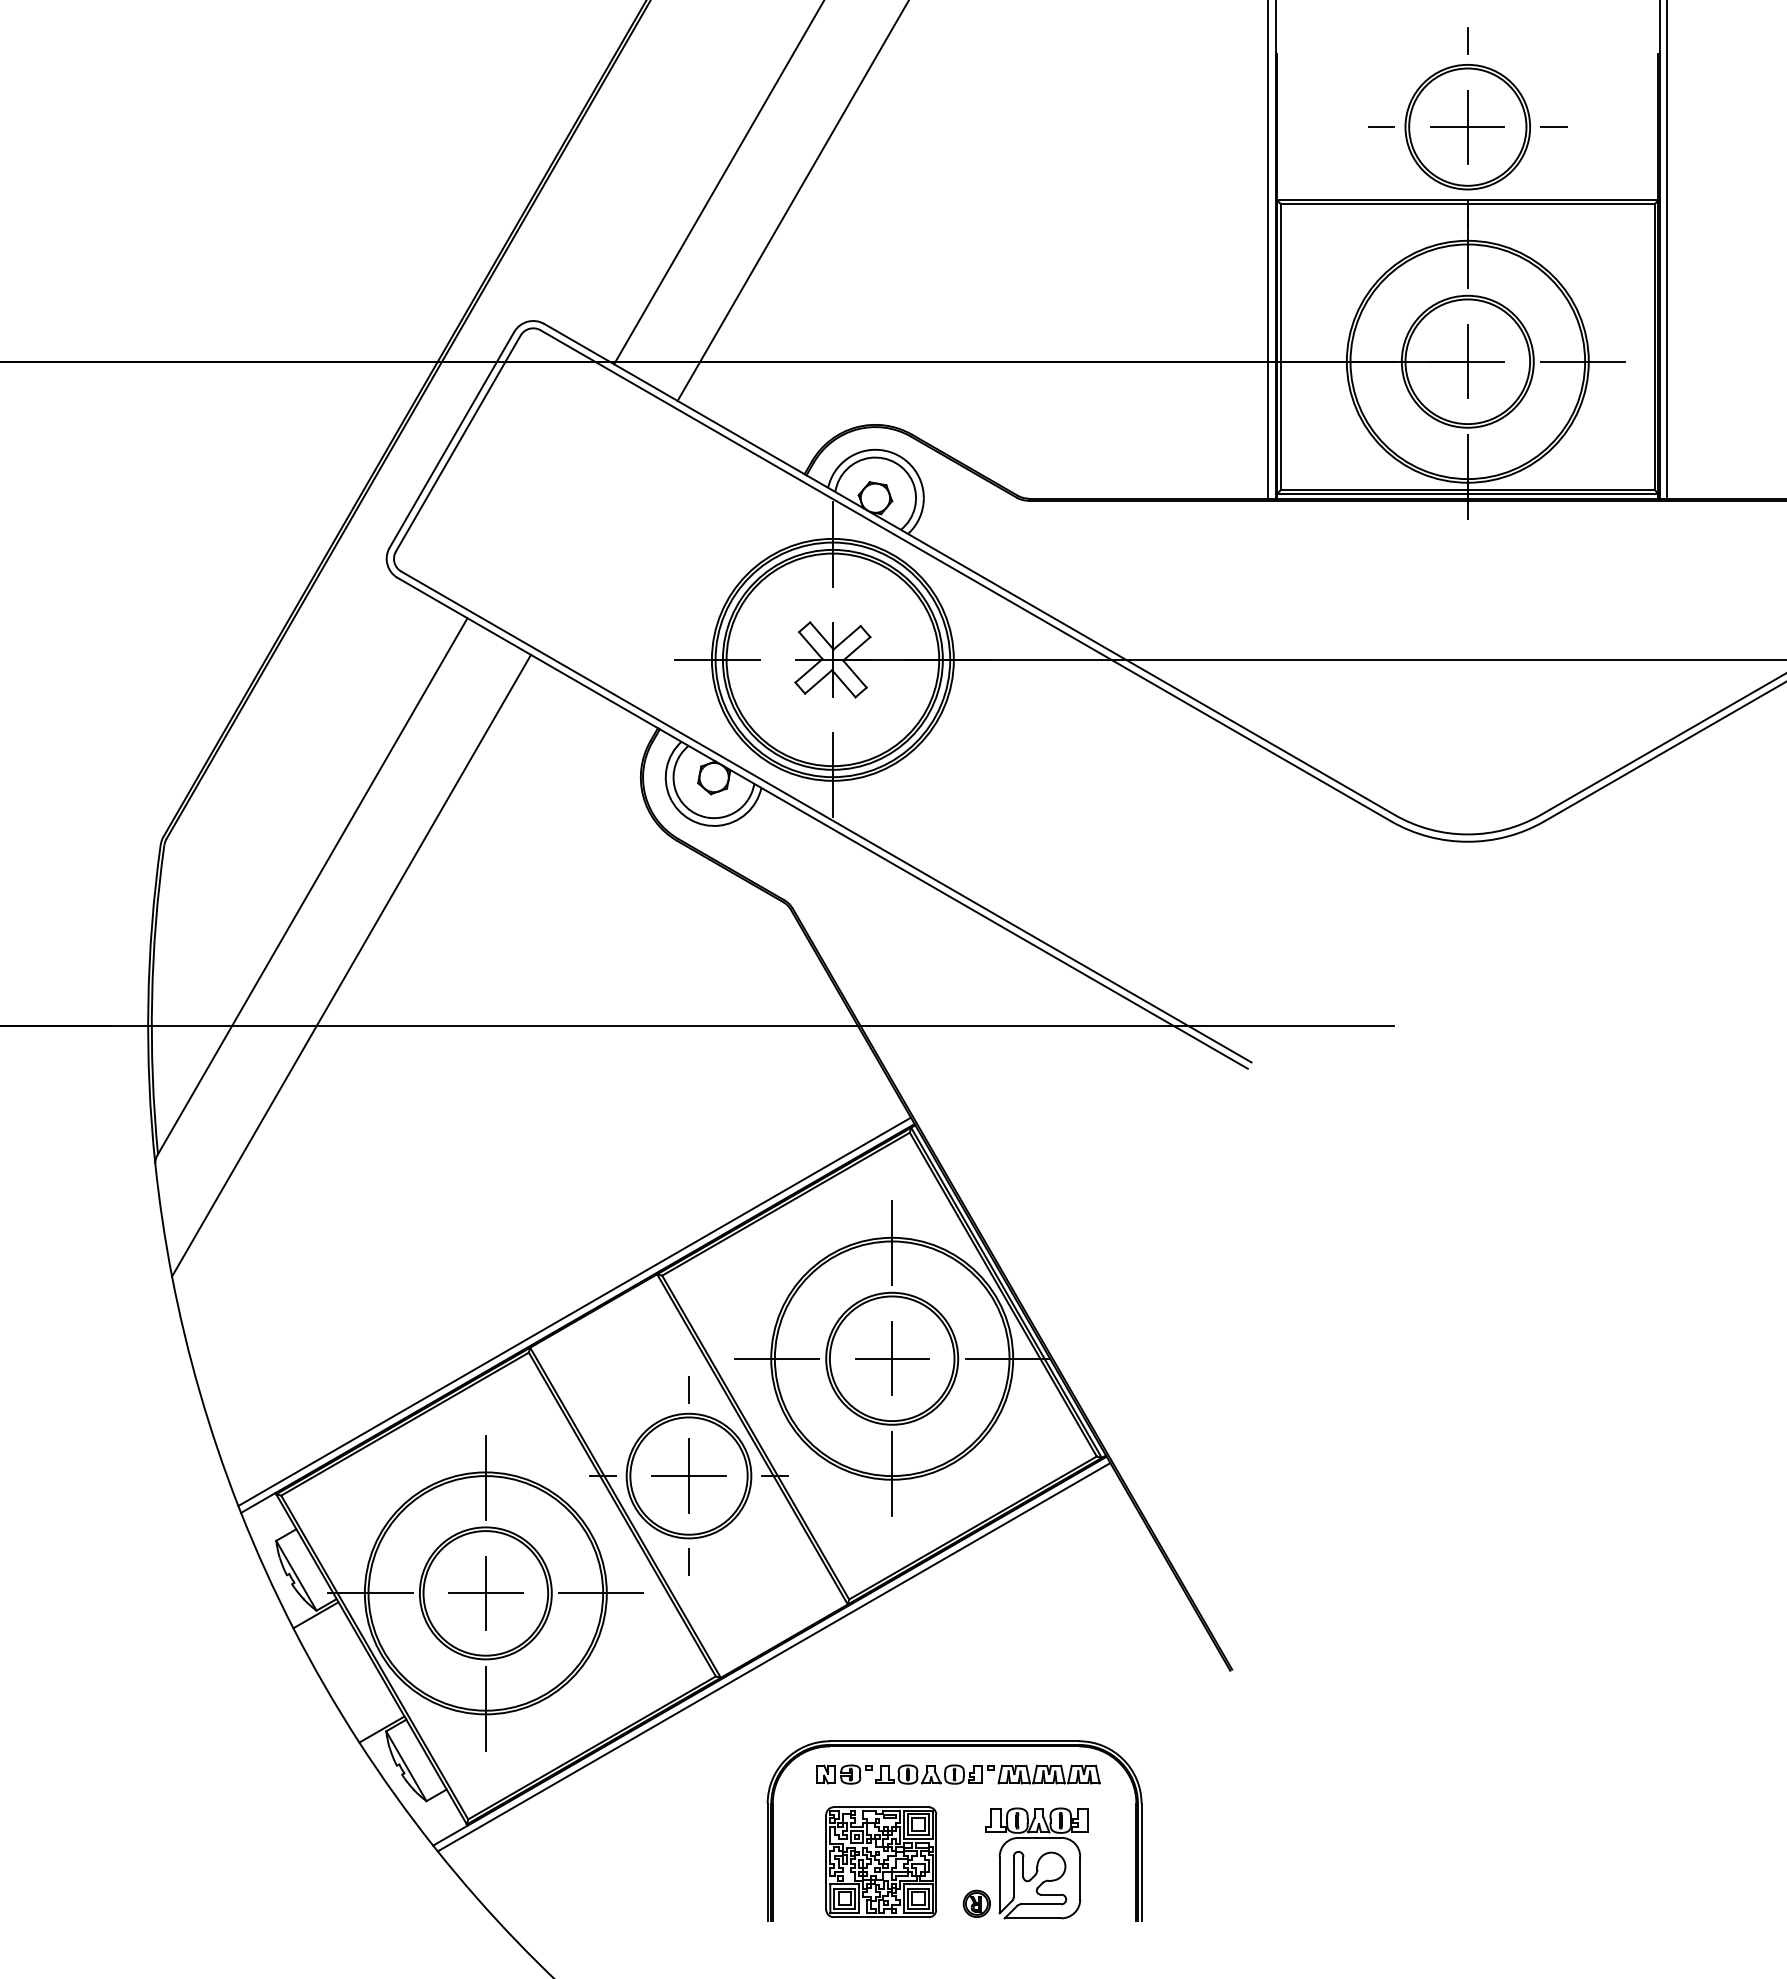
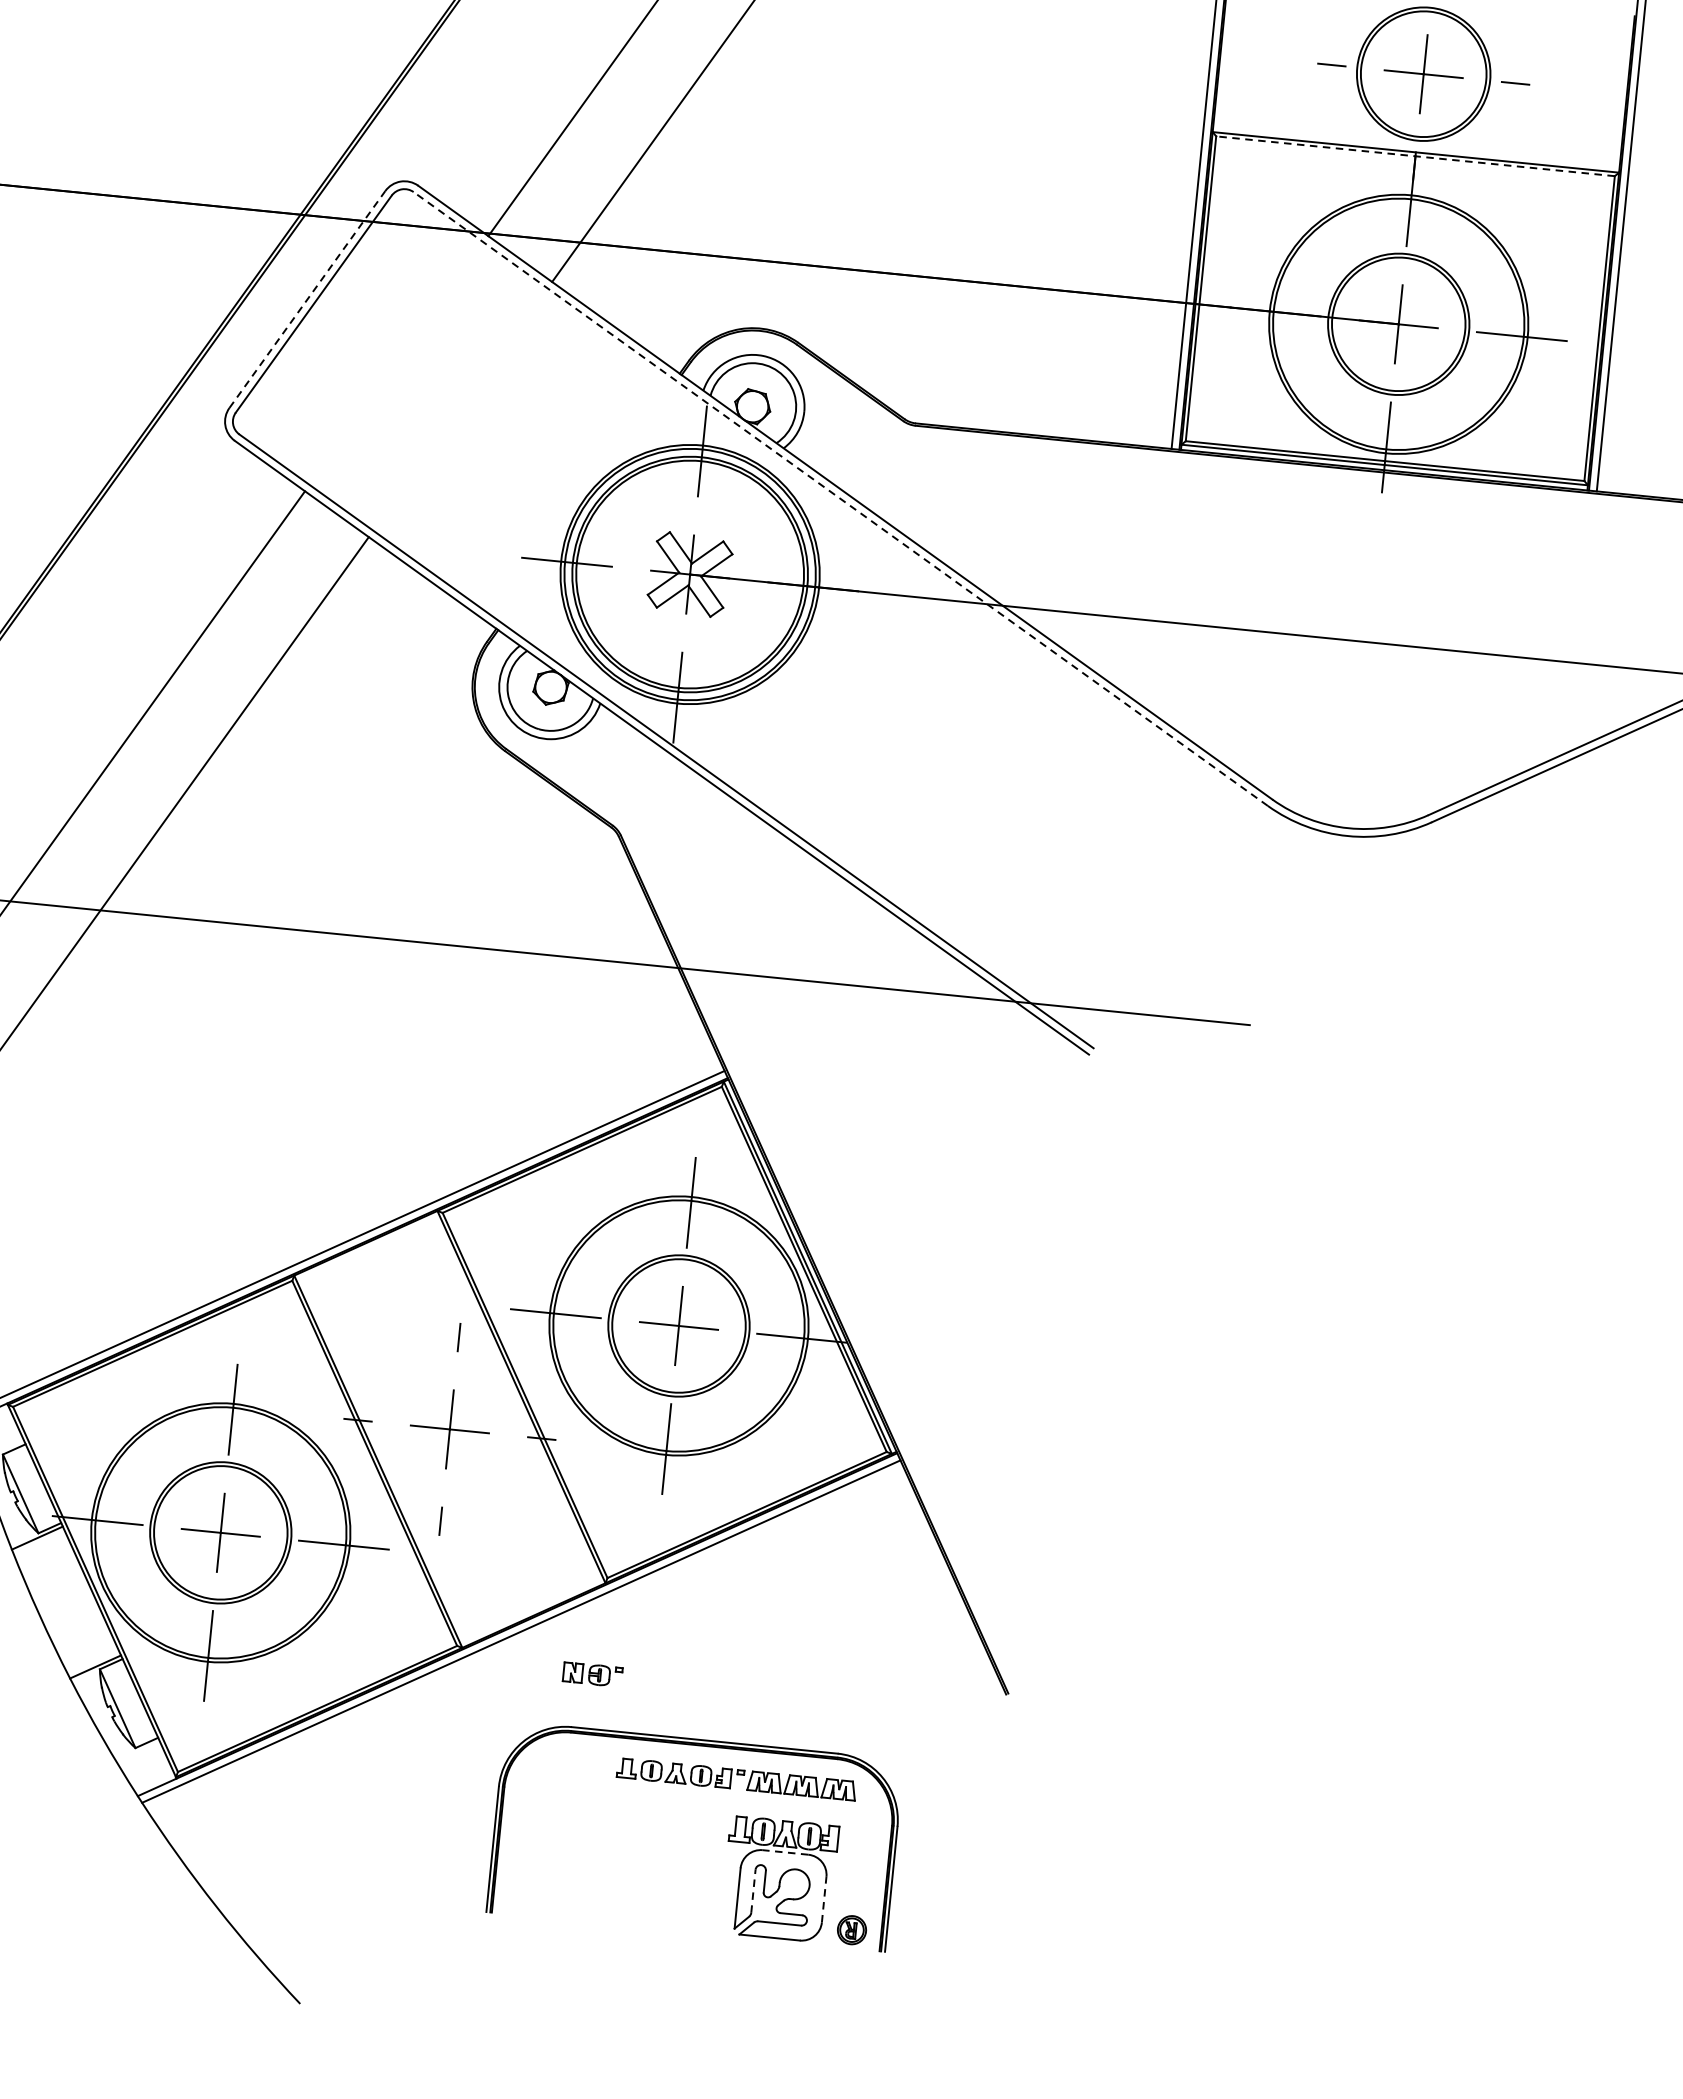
line: (1467, 204) -> (1415, 156), solid -> dashed
line: (451, 439) -> (306, 299), solid -> dashed
line: (965, 575) -> (840, 498), solid -> dashed
part: (688, 1475) -> (449, 1428), removed
part: (844, 1774) -> (592, 1674), moved
line: (1039, 1837) -> (785, 1852), solid -> dashed
part: (881, 1862) -> (613, 1861), removed
line: (1013, 1876) -> (753, 1890), solid -> dashed
line: (1080, 1877) -> (824, 1899), solid -> dashed
part: (976, 1903) -> (851, 1929), moved

